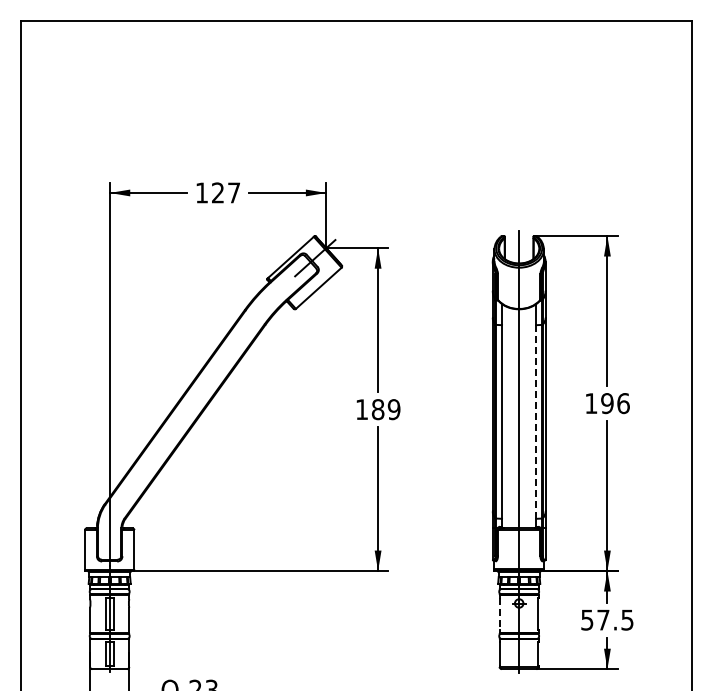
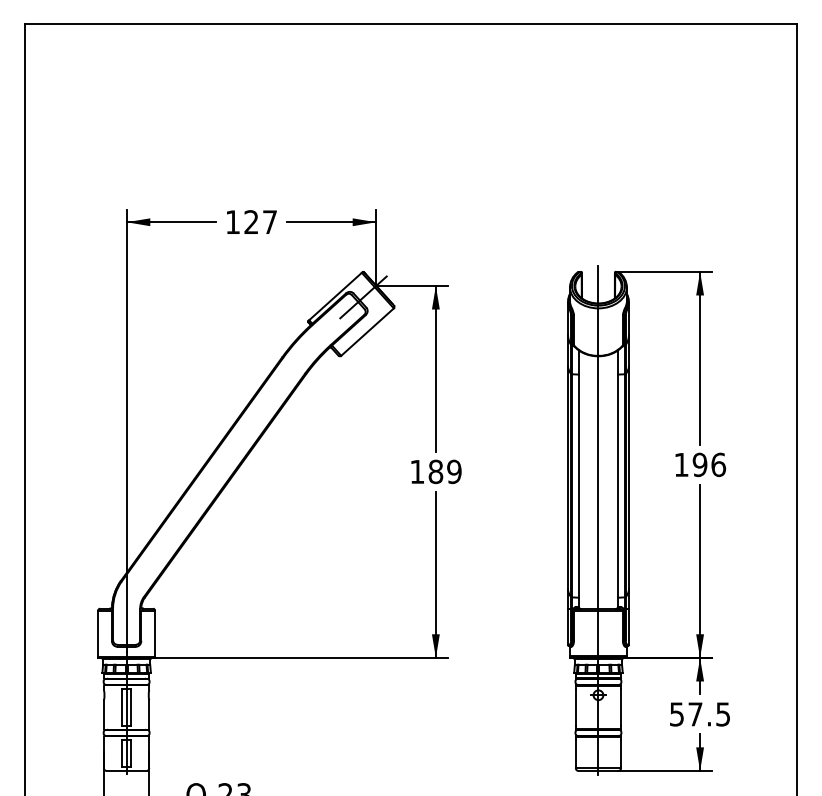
line: (536, 422) -> (618, 486), dashed -> solid
line: (499, 614) -> (575, 707), dashed -> solid

